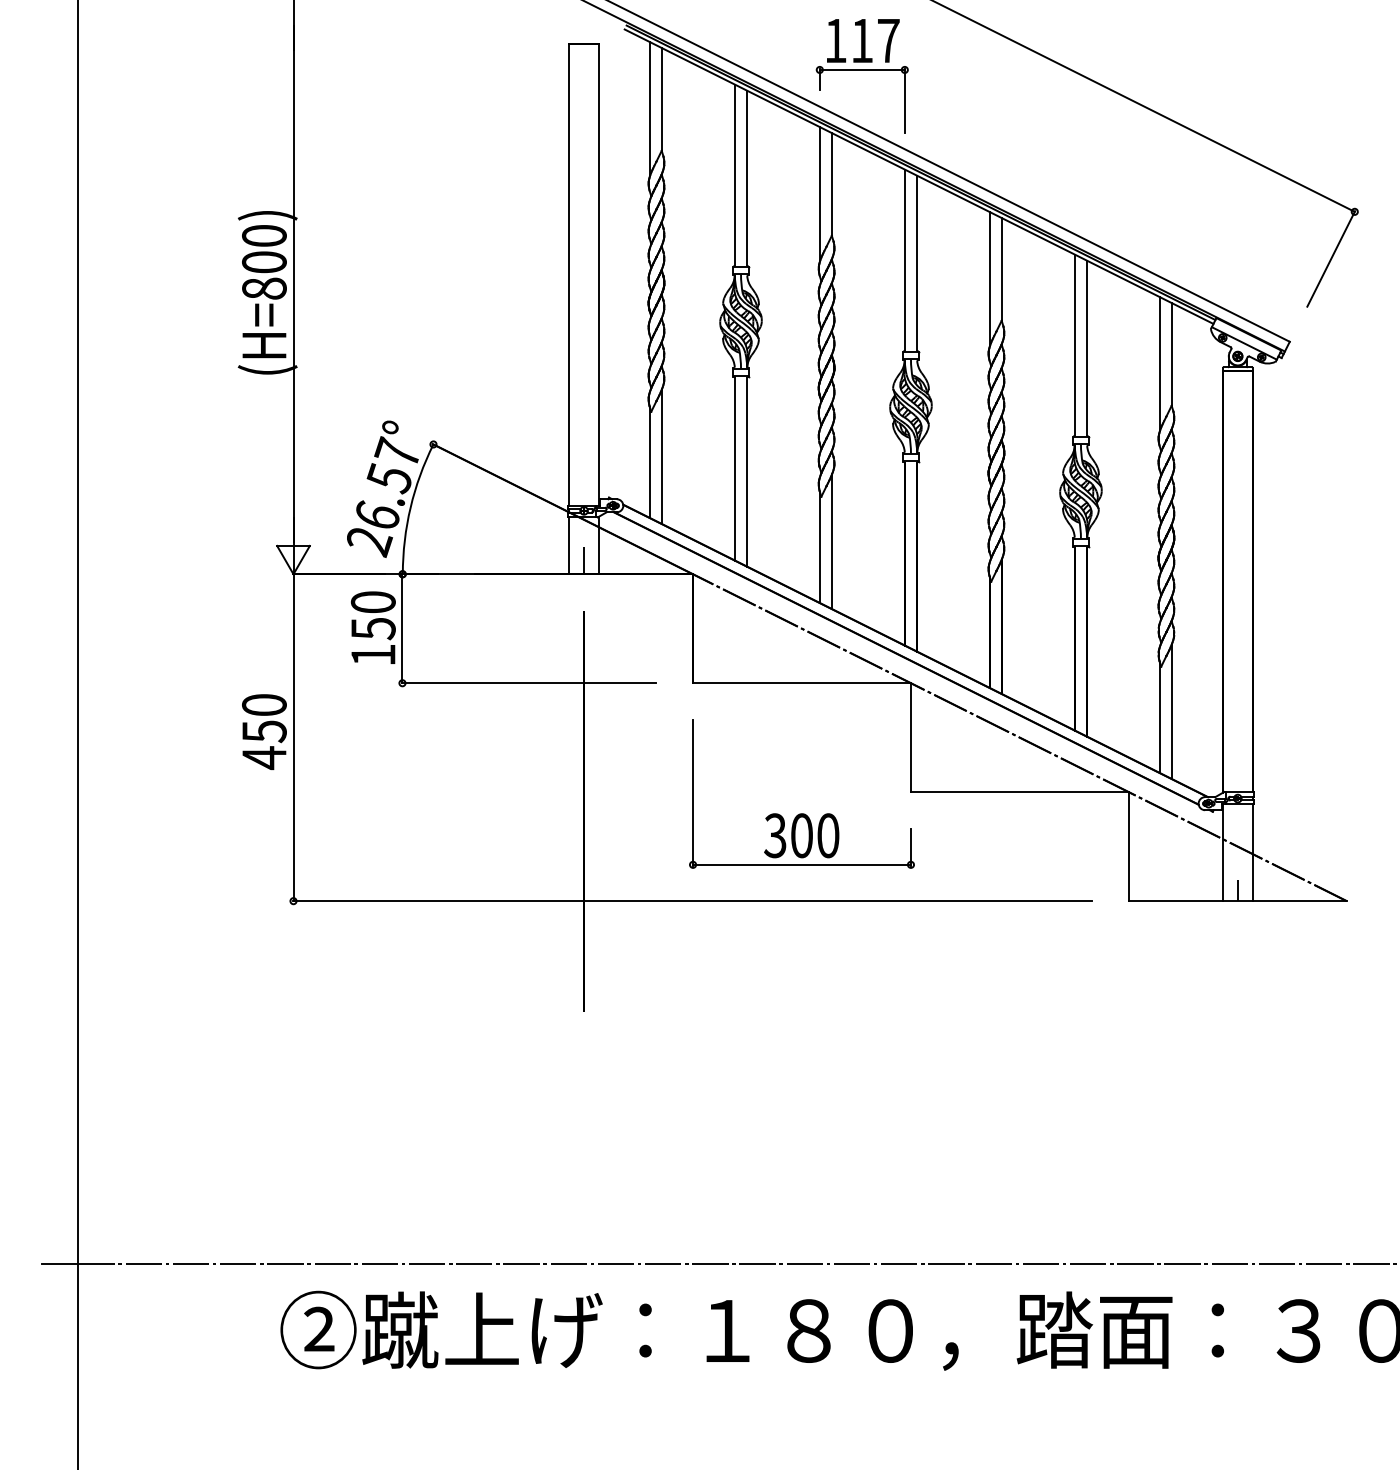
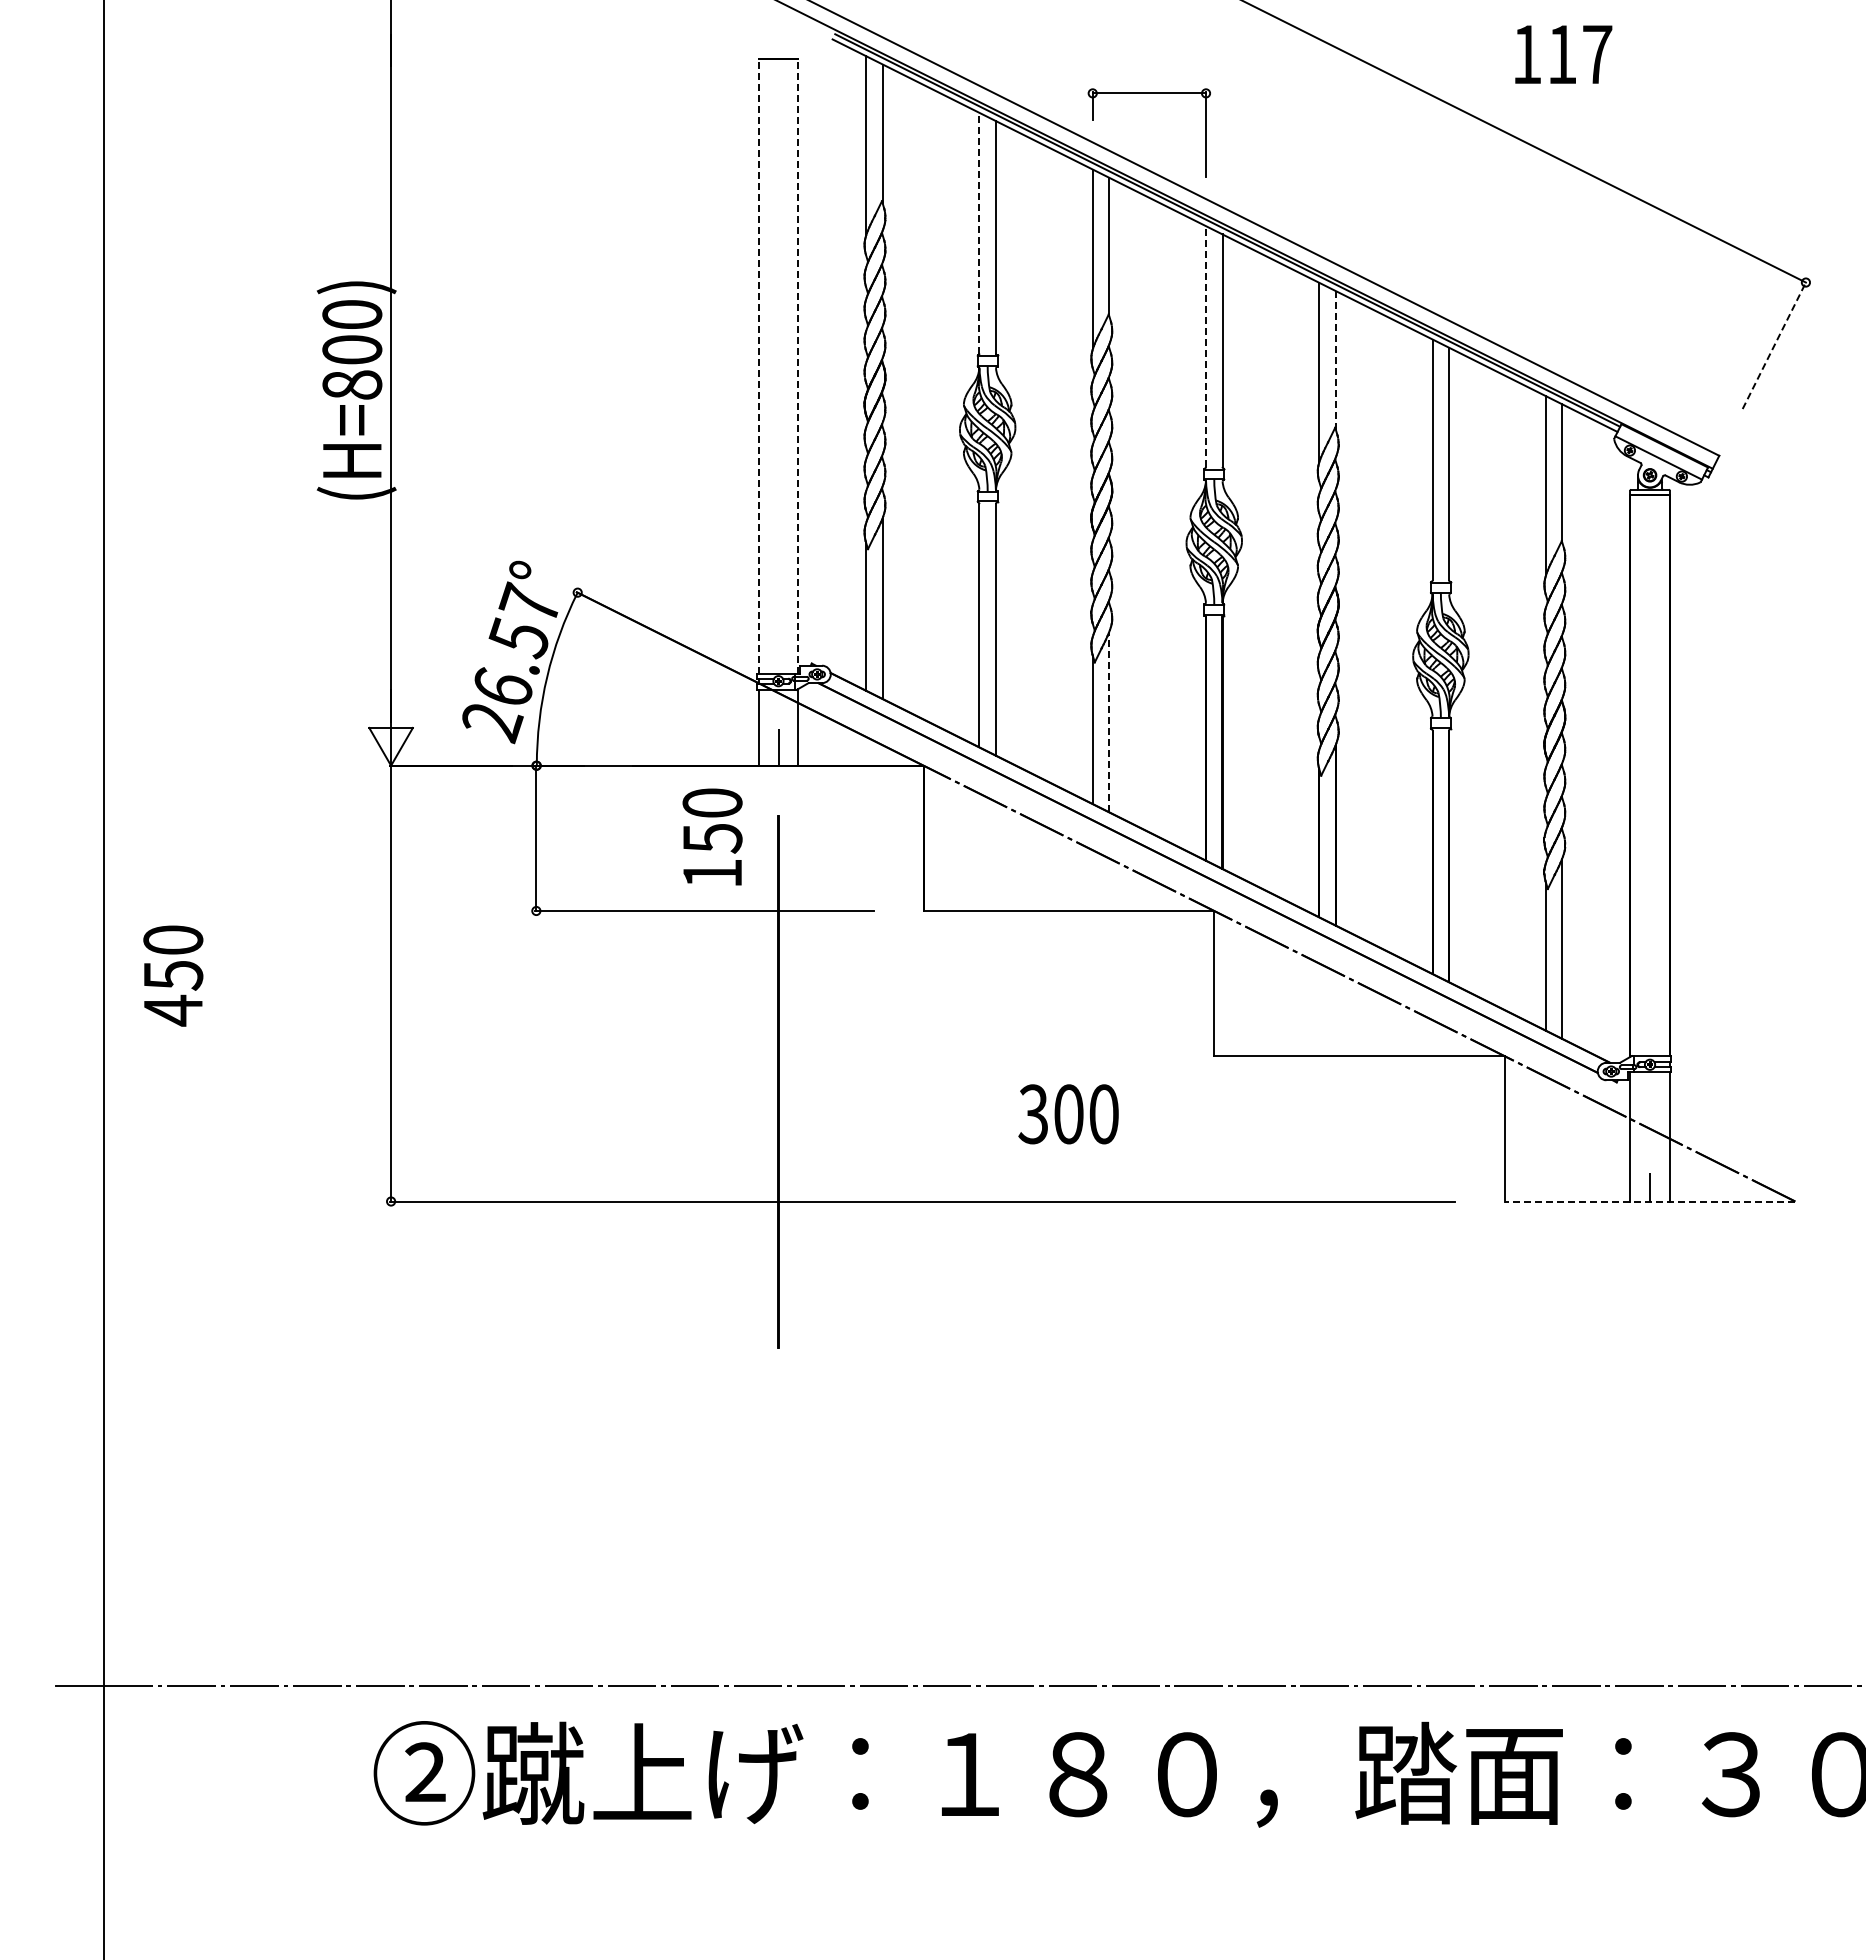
text: (863, 40) -> (1563, 54), moved
line: (734, 174) -> (979, 232), solid -> dashed
line: (1331, 258) -> (1774, 344), solid -> dashed
line: (905, 259) -> (1206, 346), solid -> dashed
line: (1001, 269) -> (1335, 359), solid -> dashed
line: (569, 274) -> (758, 366), solid -> dashed
line: (599, 274) -> (798, 366), solid -> dashed
line: (832, 541) -> (1109, 721), solid -> dashed
text: (373, 627) -> (712, 836), moved
text: (264, 731) -> (173, 975), moved
part: (801, 864) -> (1068, 1152), removed
line: (1237, 901) -> (1649, 1201), solid -> dashed

